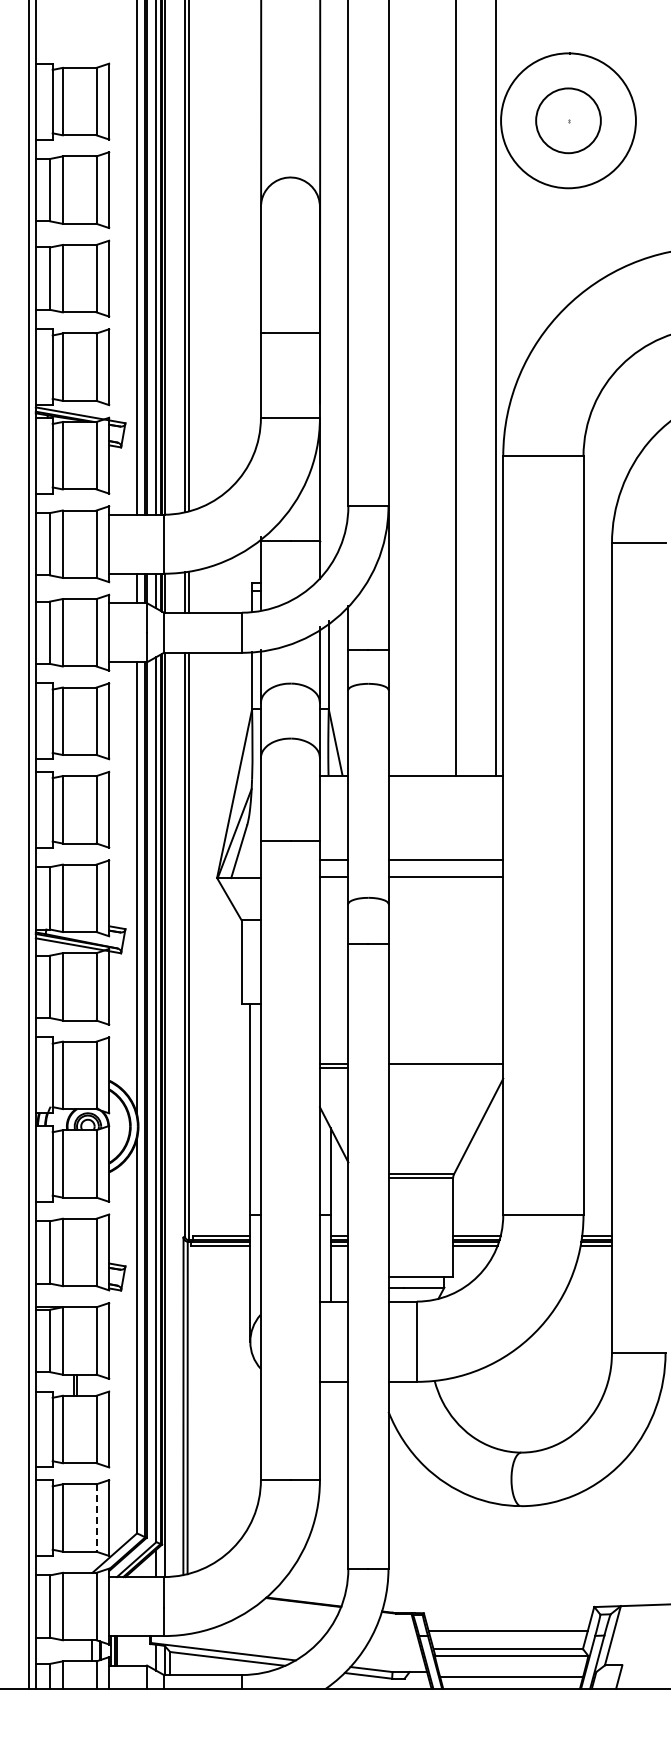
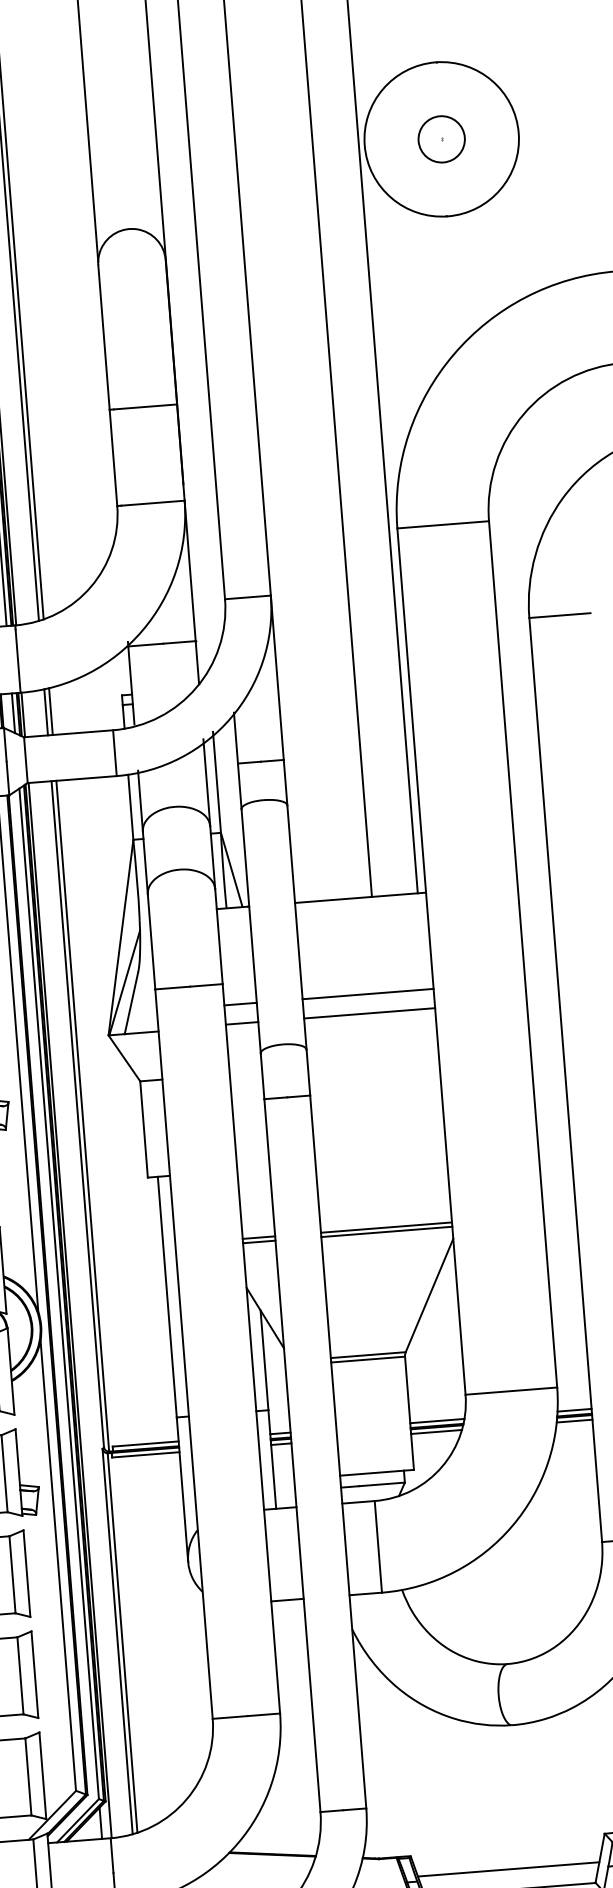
circle: (568, 120) -> (441, 138), size x0.62
line: (445, 1068) -> (386, 1232), added
line: (96, 1518) -> (28, 1777), dashed -> solid

